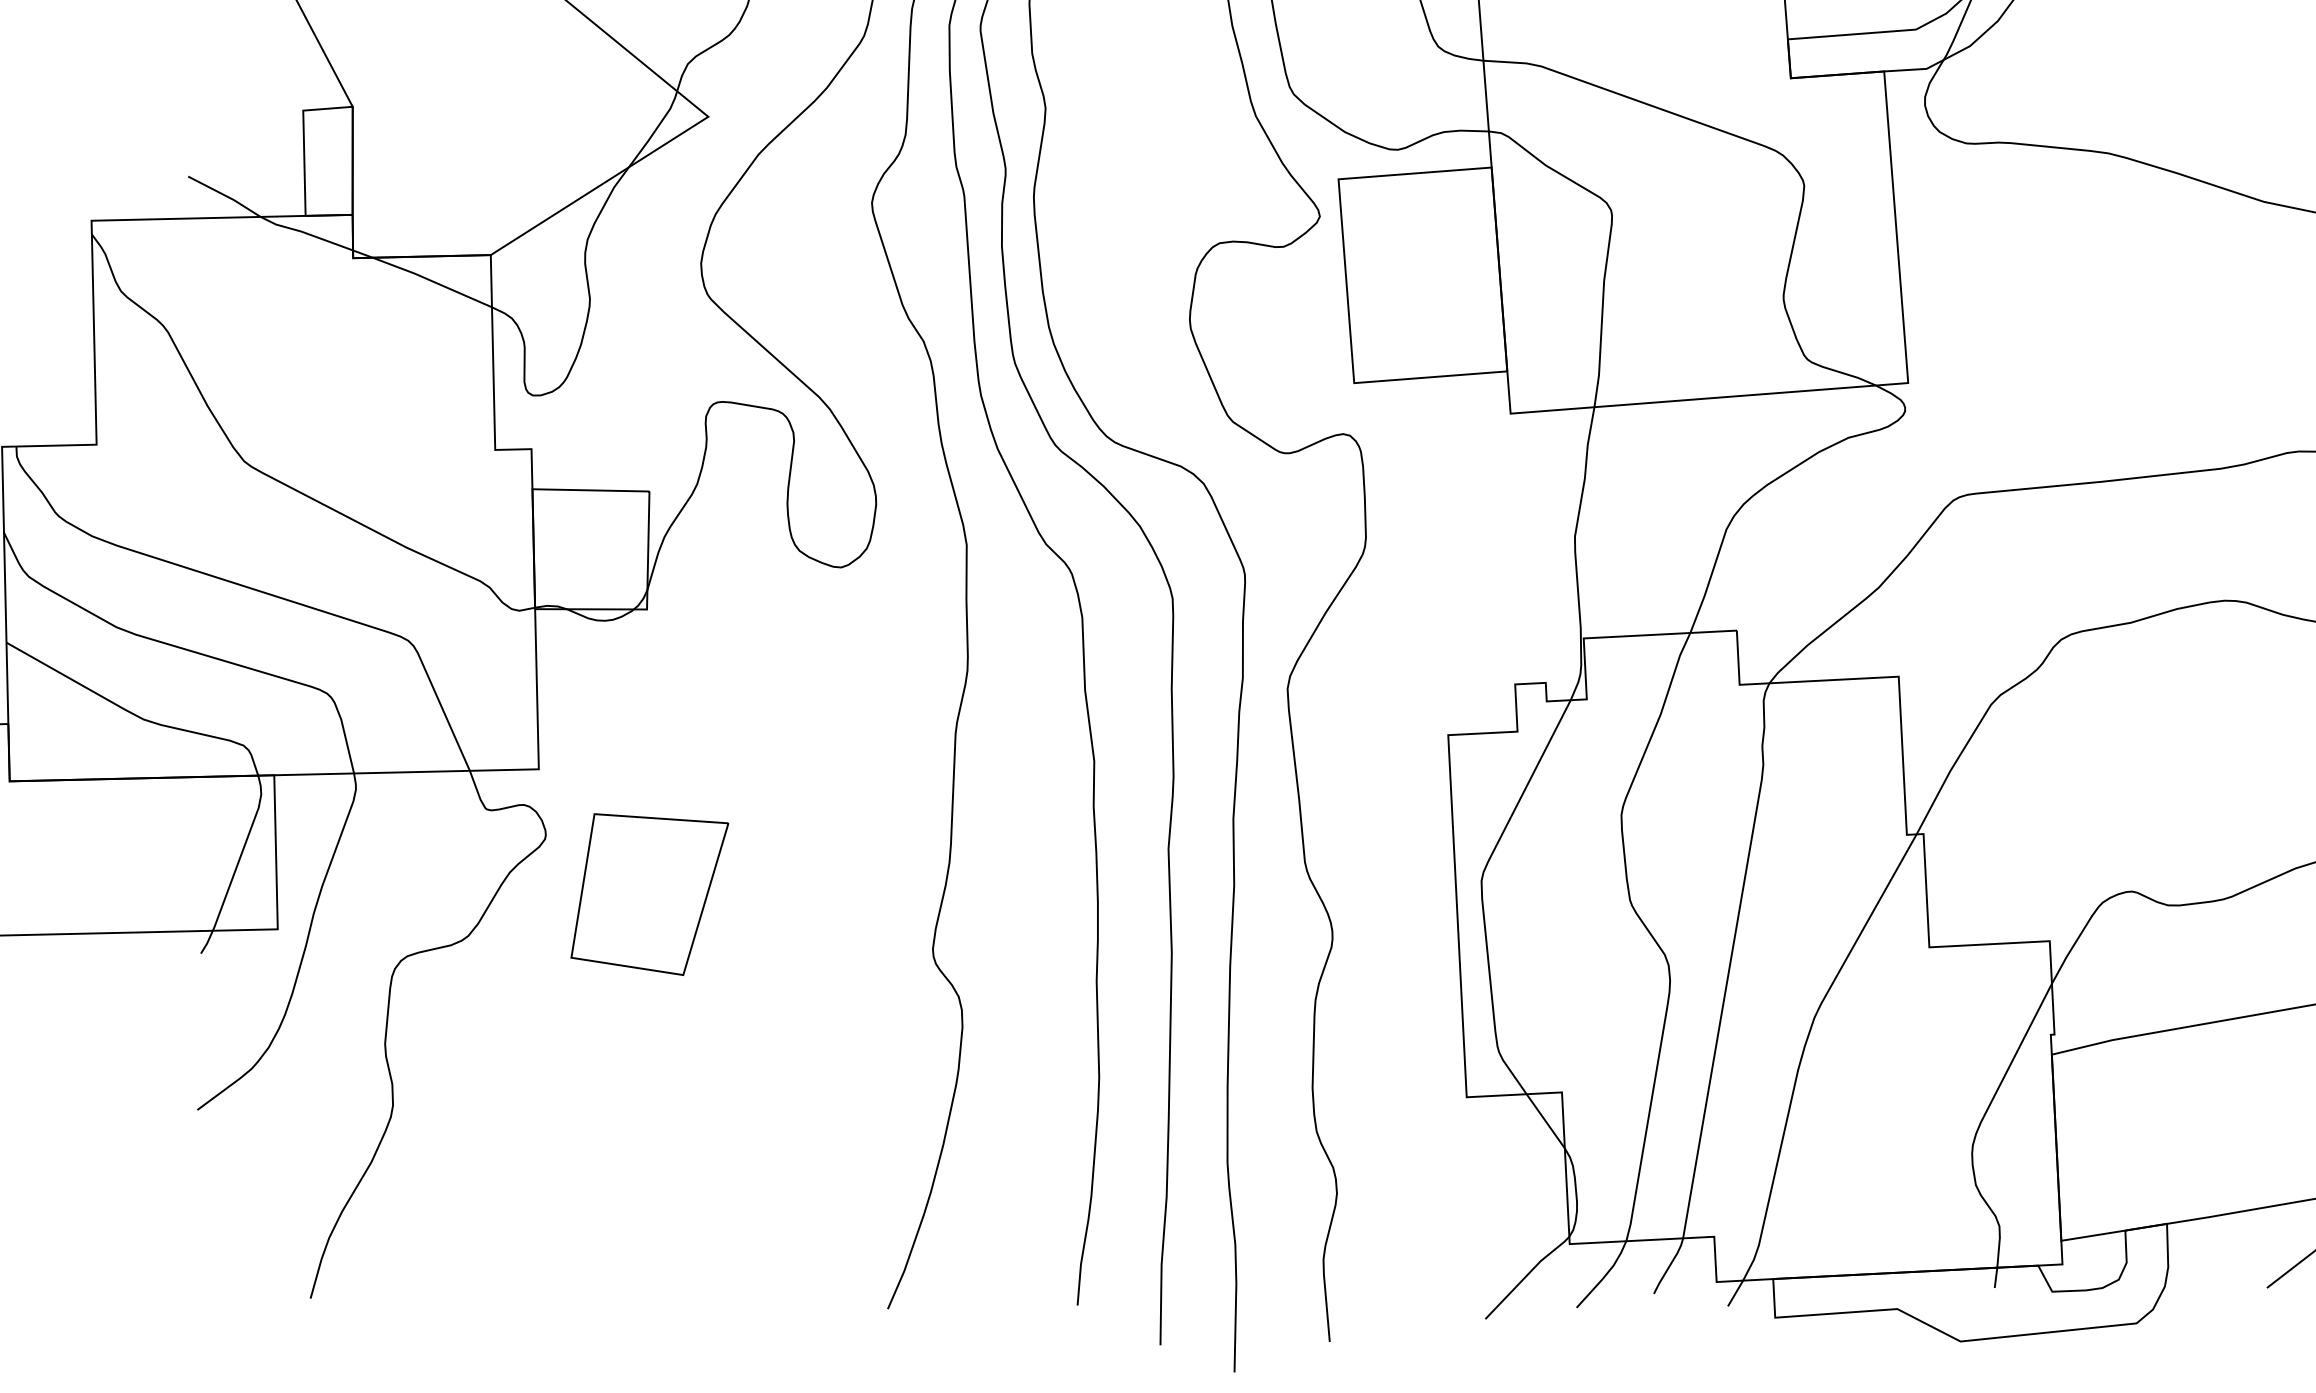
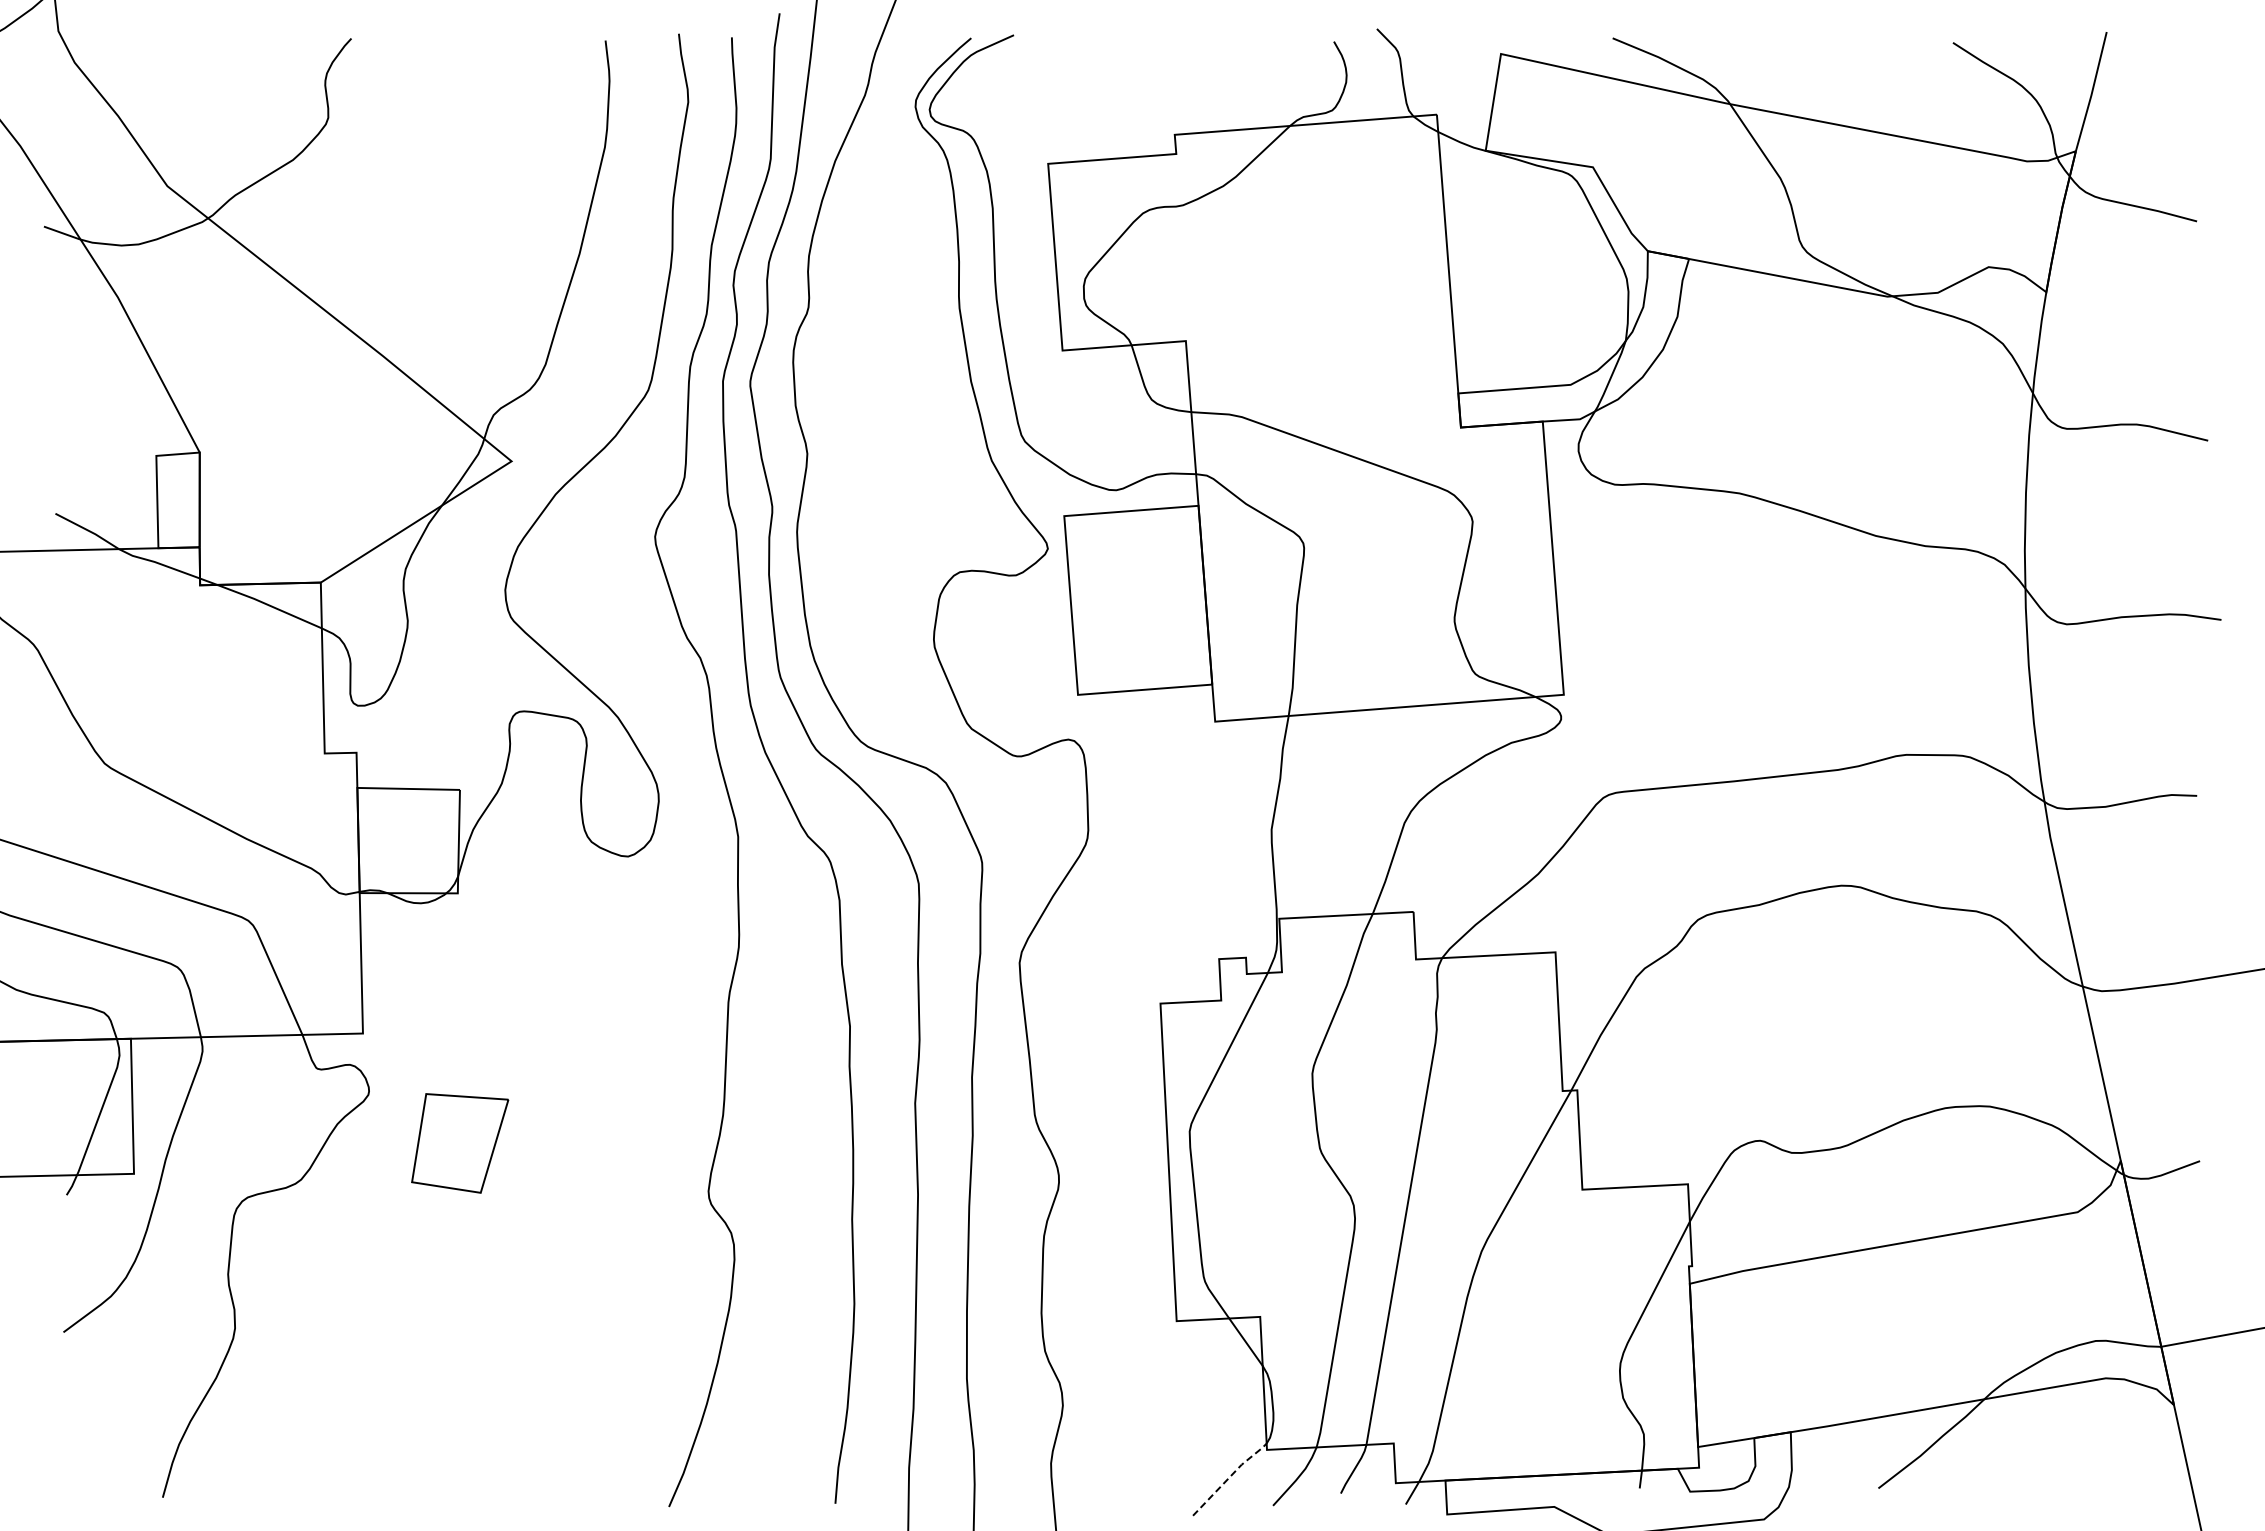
part: (648, 894) -> (459, 1143), size x0.7
line: (1528, 1274) -> (1230, 1476), solid -> dashed

